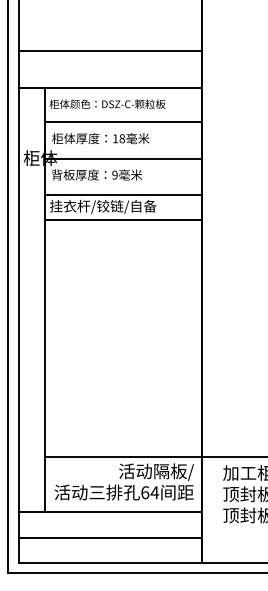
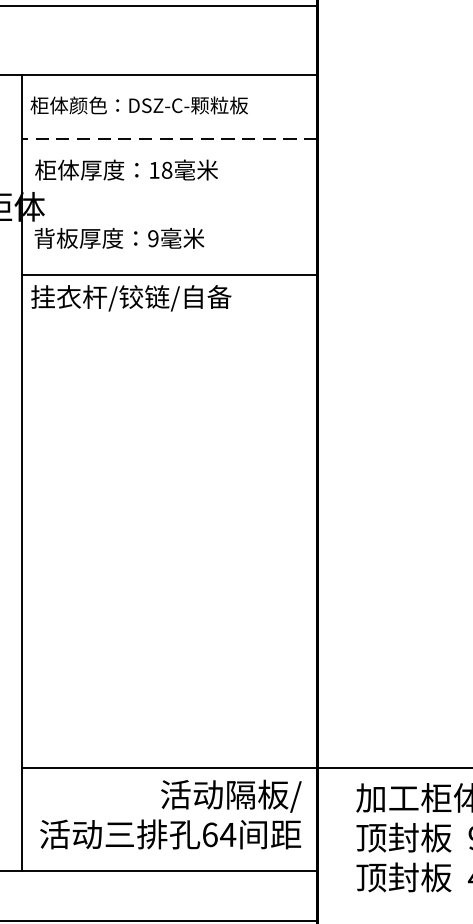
line: (123, 121) -> (169, 137), solid -> dashed
line: (123, 158) -> (169, 207), removed
line: (123, 220) -> (169, 323), removed

